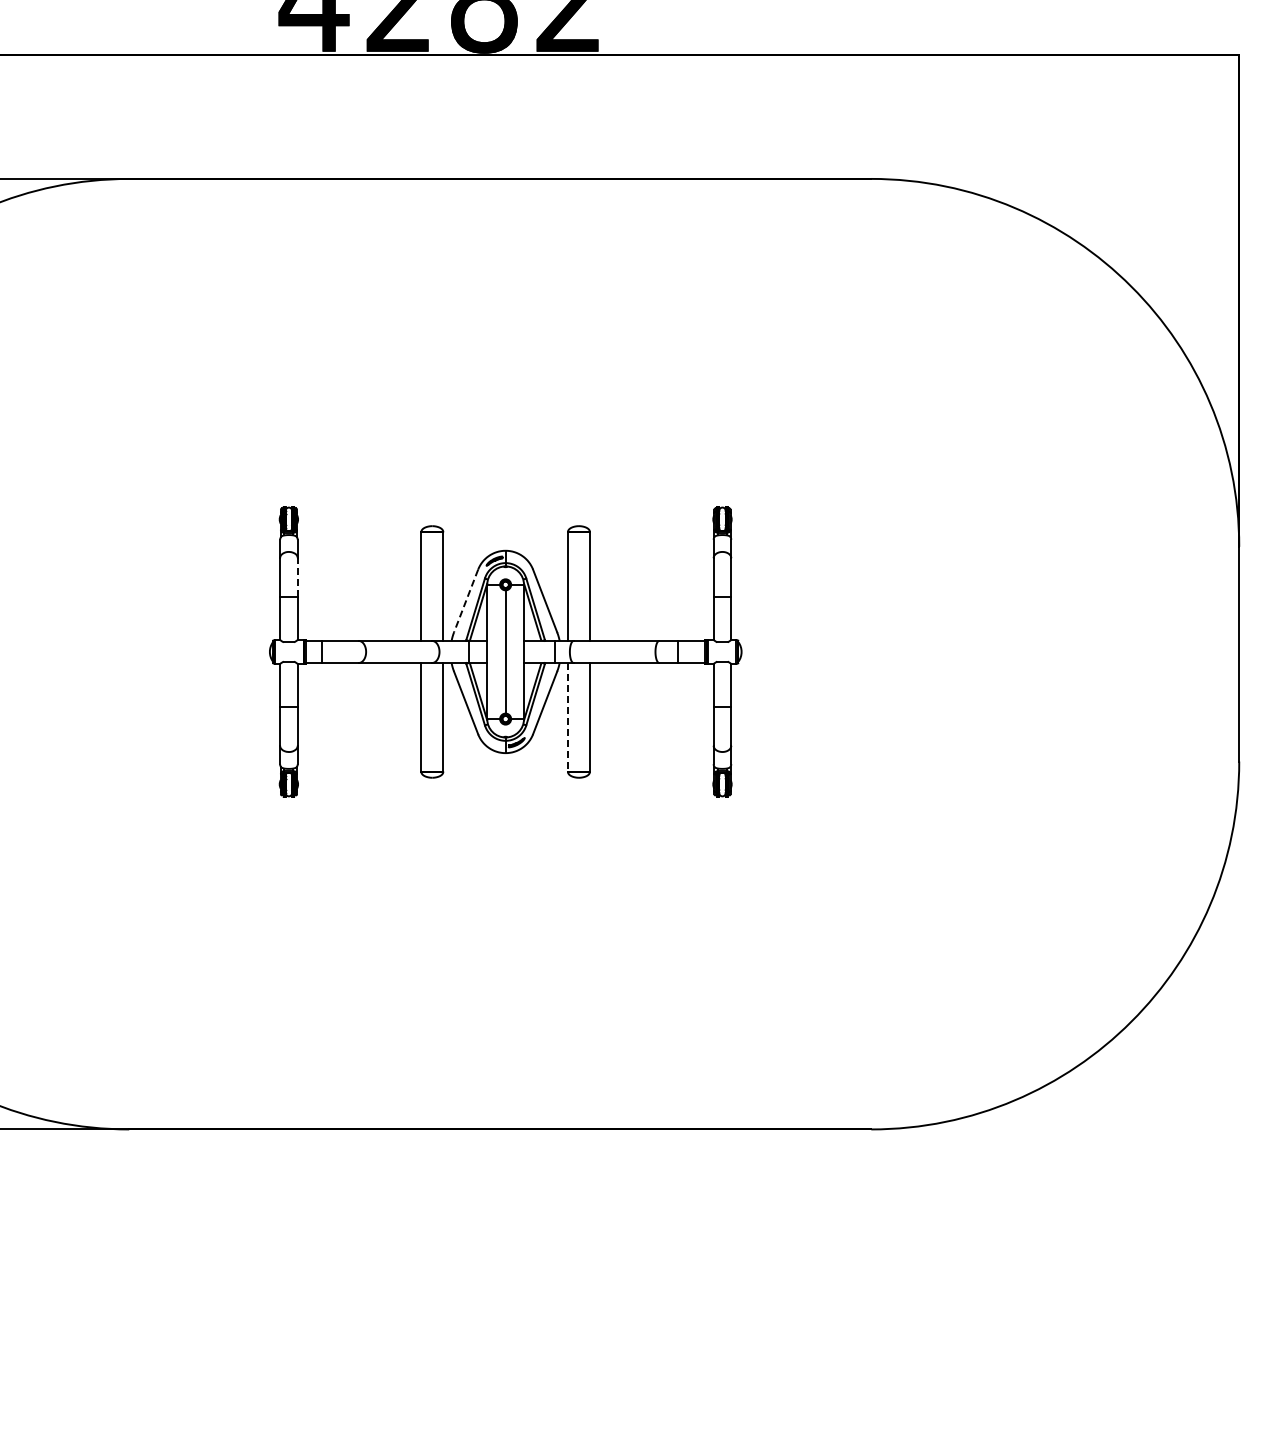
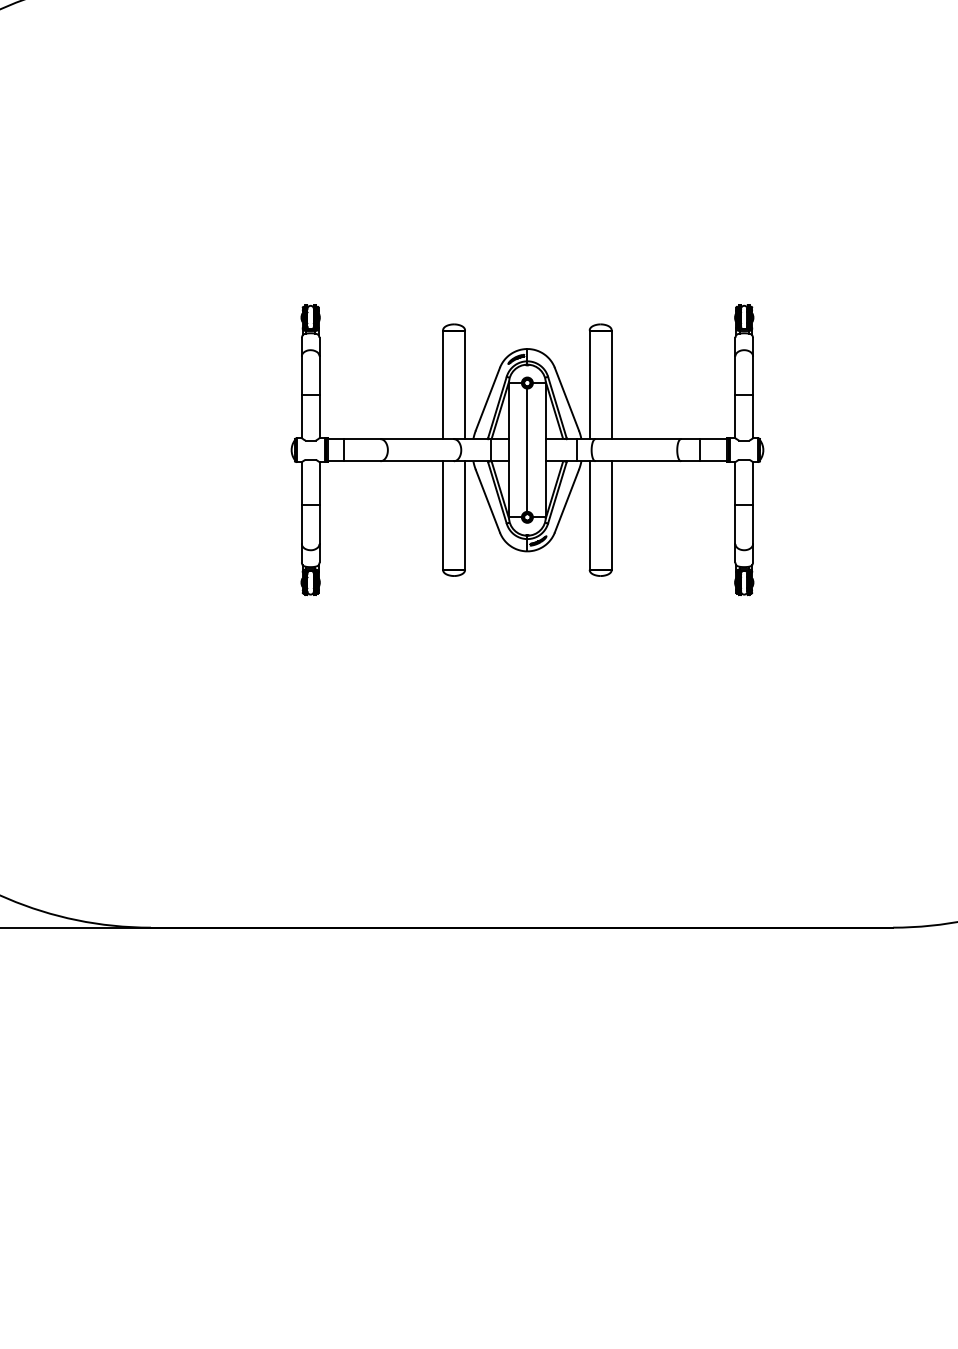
line: (297, 577) -> (319, 375), dashed -> solid
line: (465, 601) -> (487, 399), dashed -> solid
line: (567, 717) -> (589, 515), dashed -> solid

